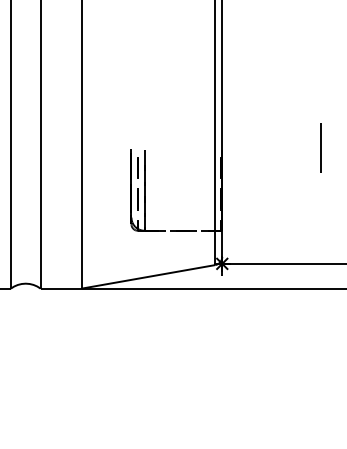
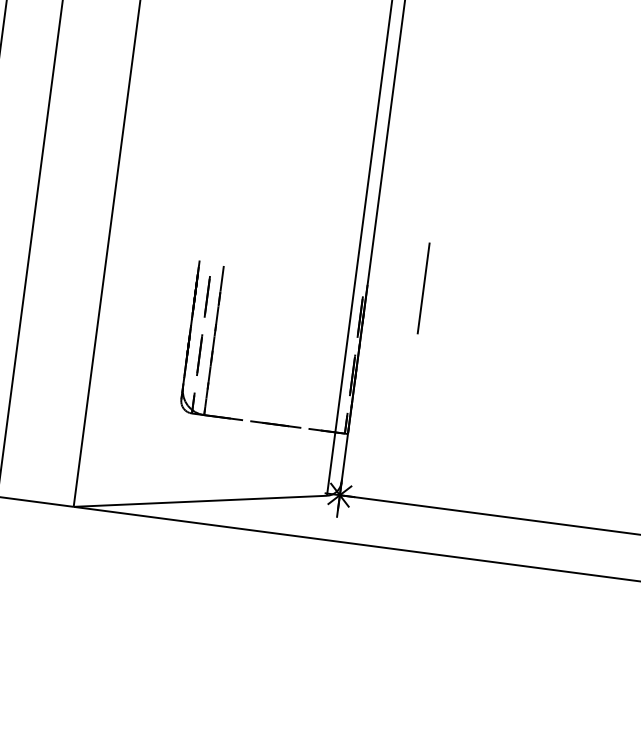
line: (320, 147) -> (422, 286), moved

